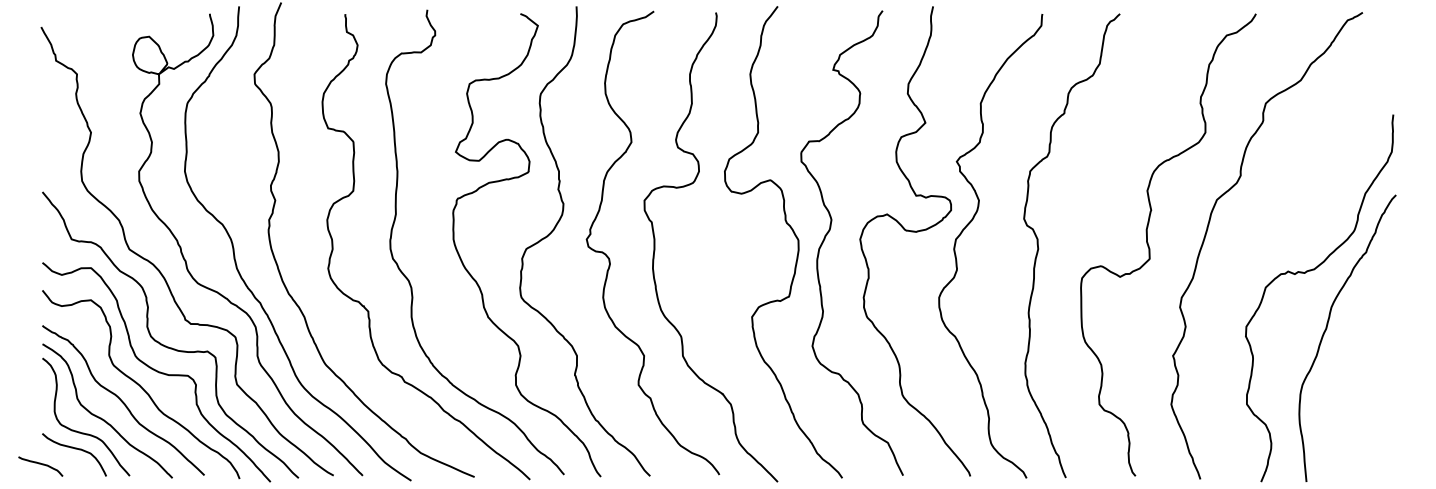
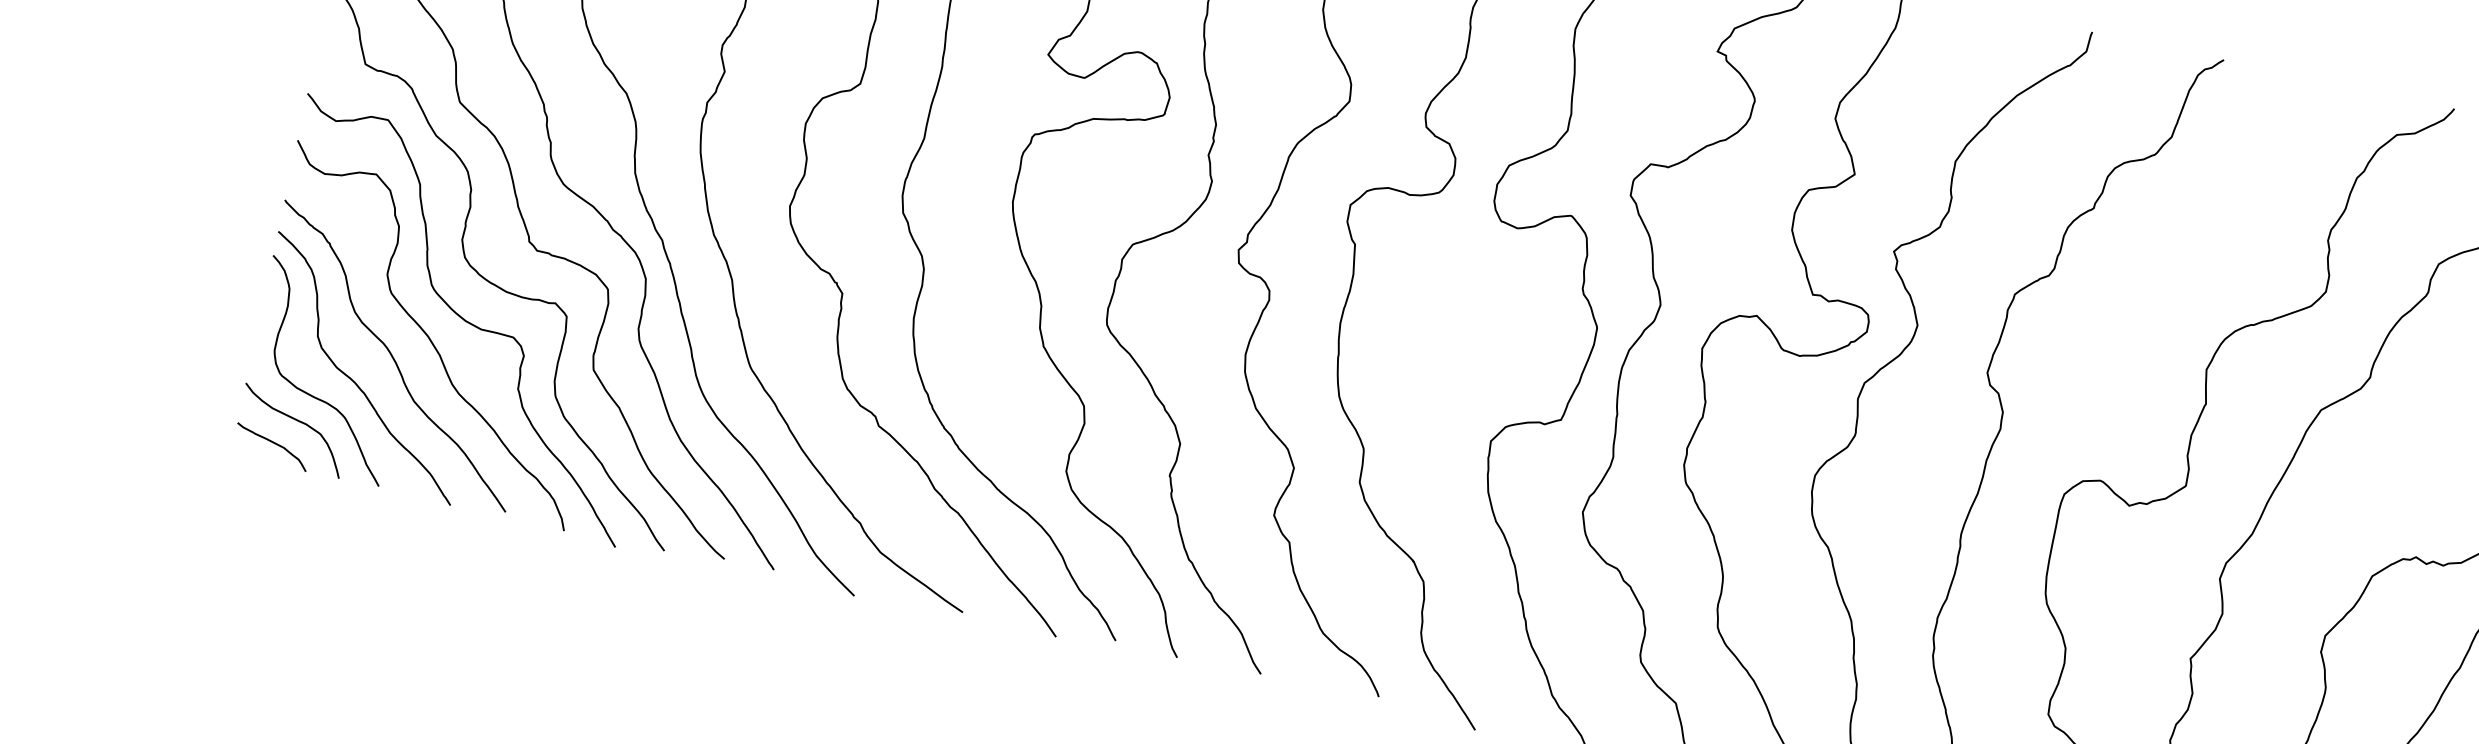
curve: (40, 464) -> (272, 443), moved

